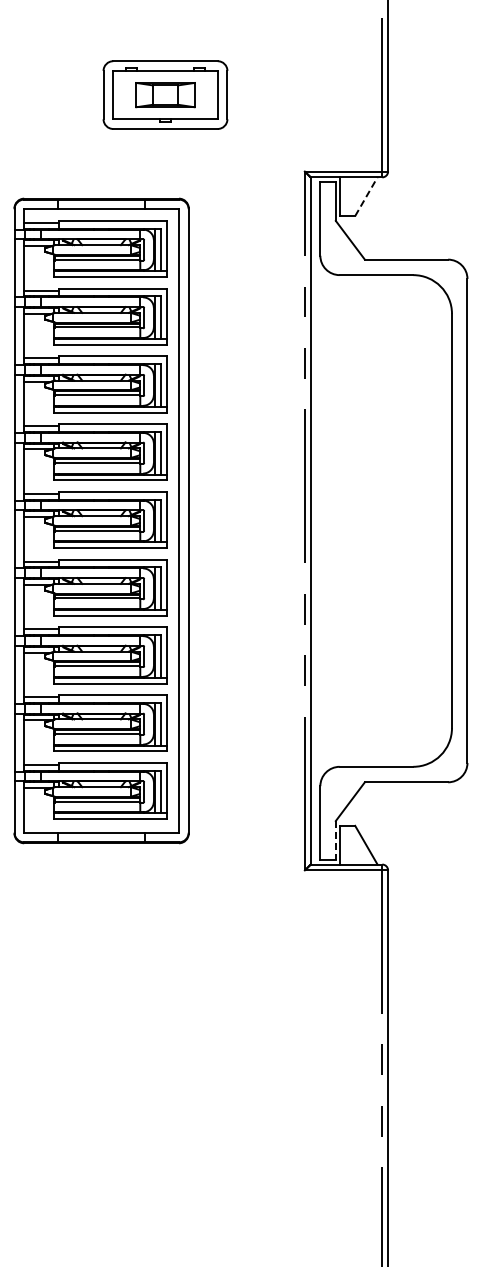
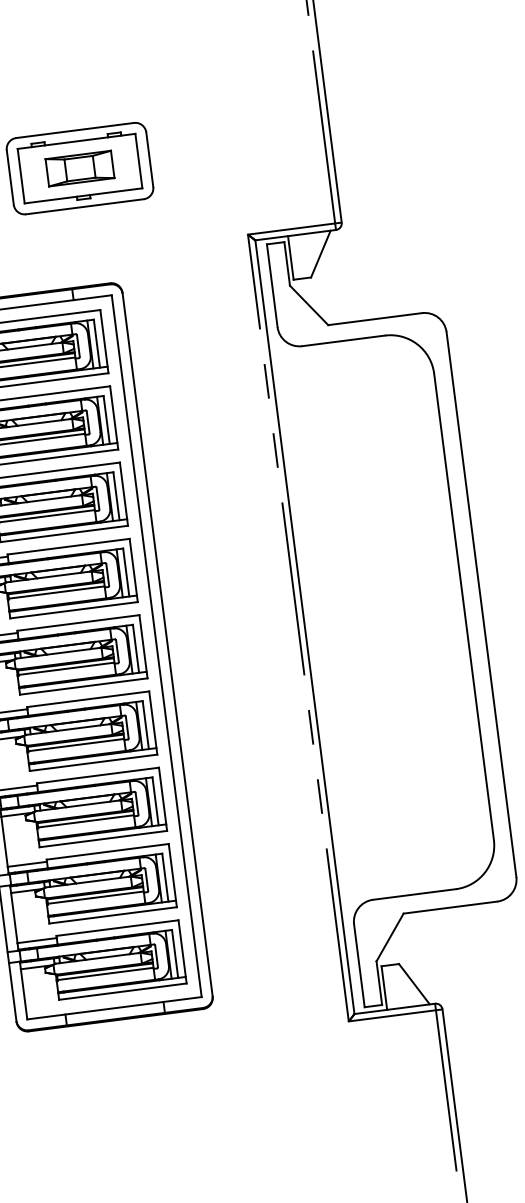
line: (366, 196) -> (320, 253), dashed -> solid
line: (335, 840) -> (378, 983), dashed -> solid

